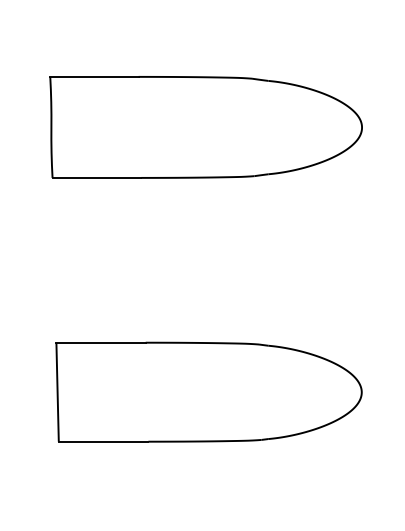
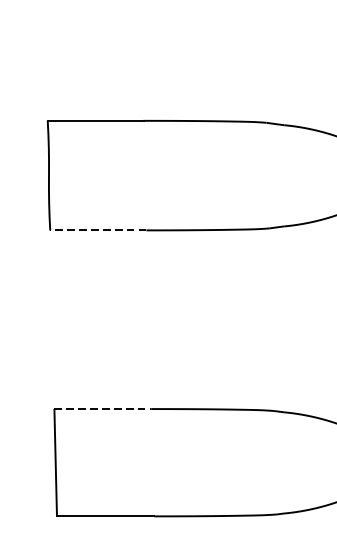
line: (96, 177) -> (97, 229), solid -> dashed
line: (101, 342) -> (103, 408), solid -> dashed

